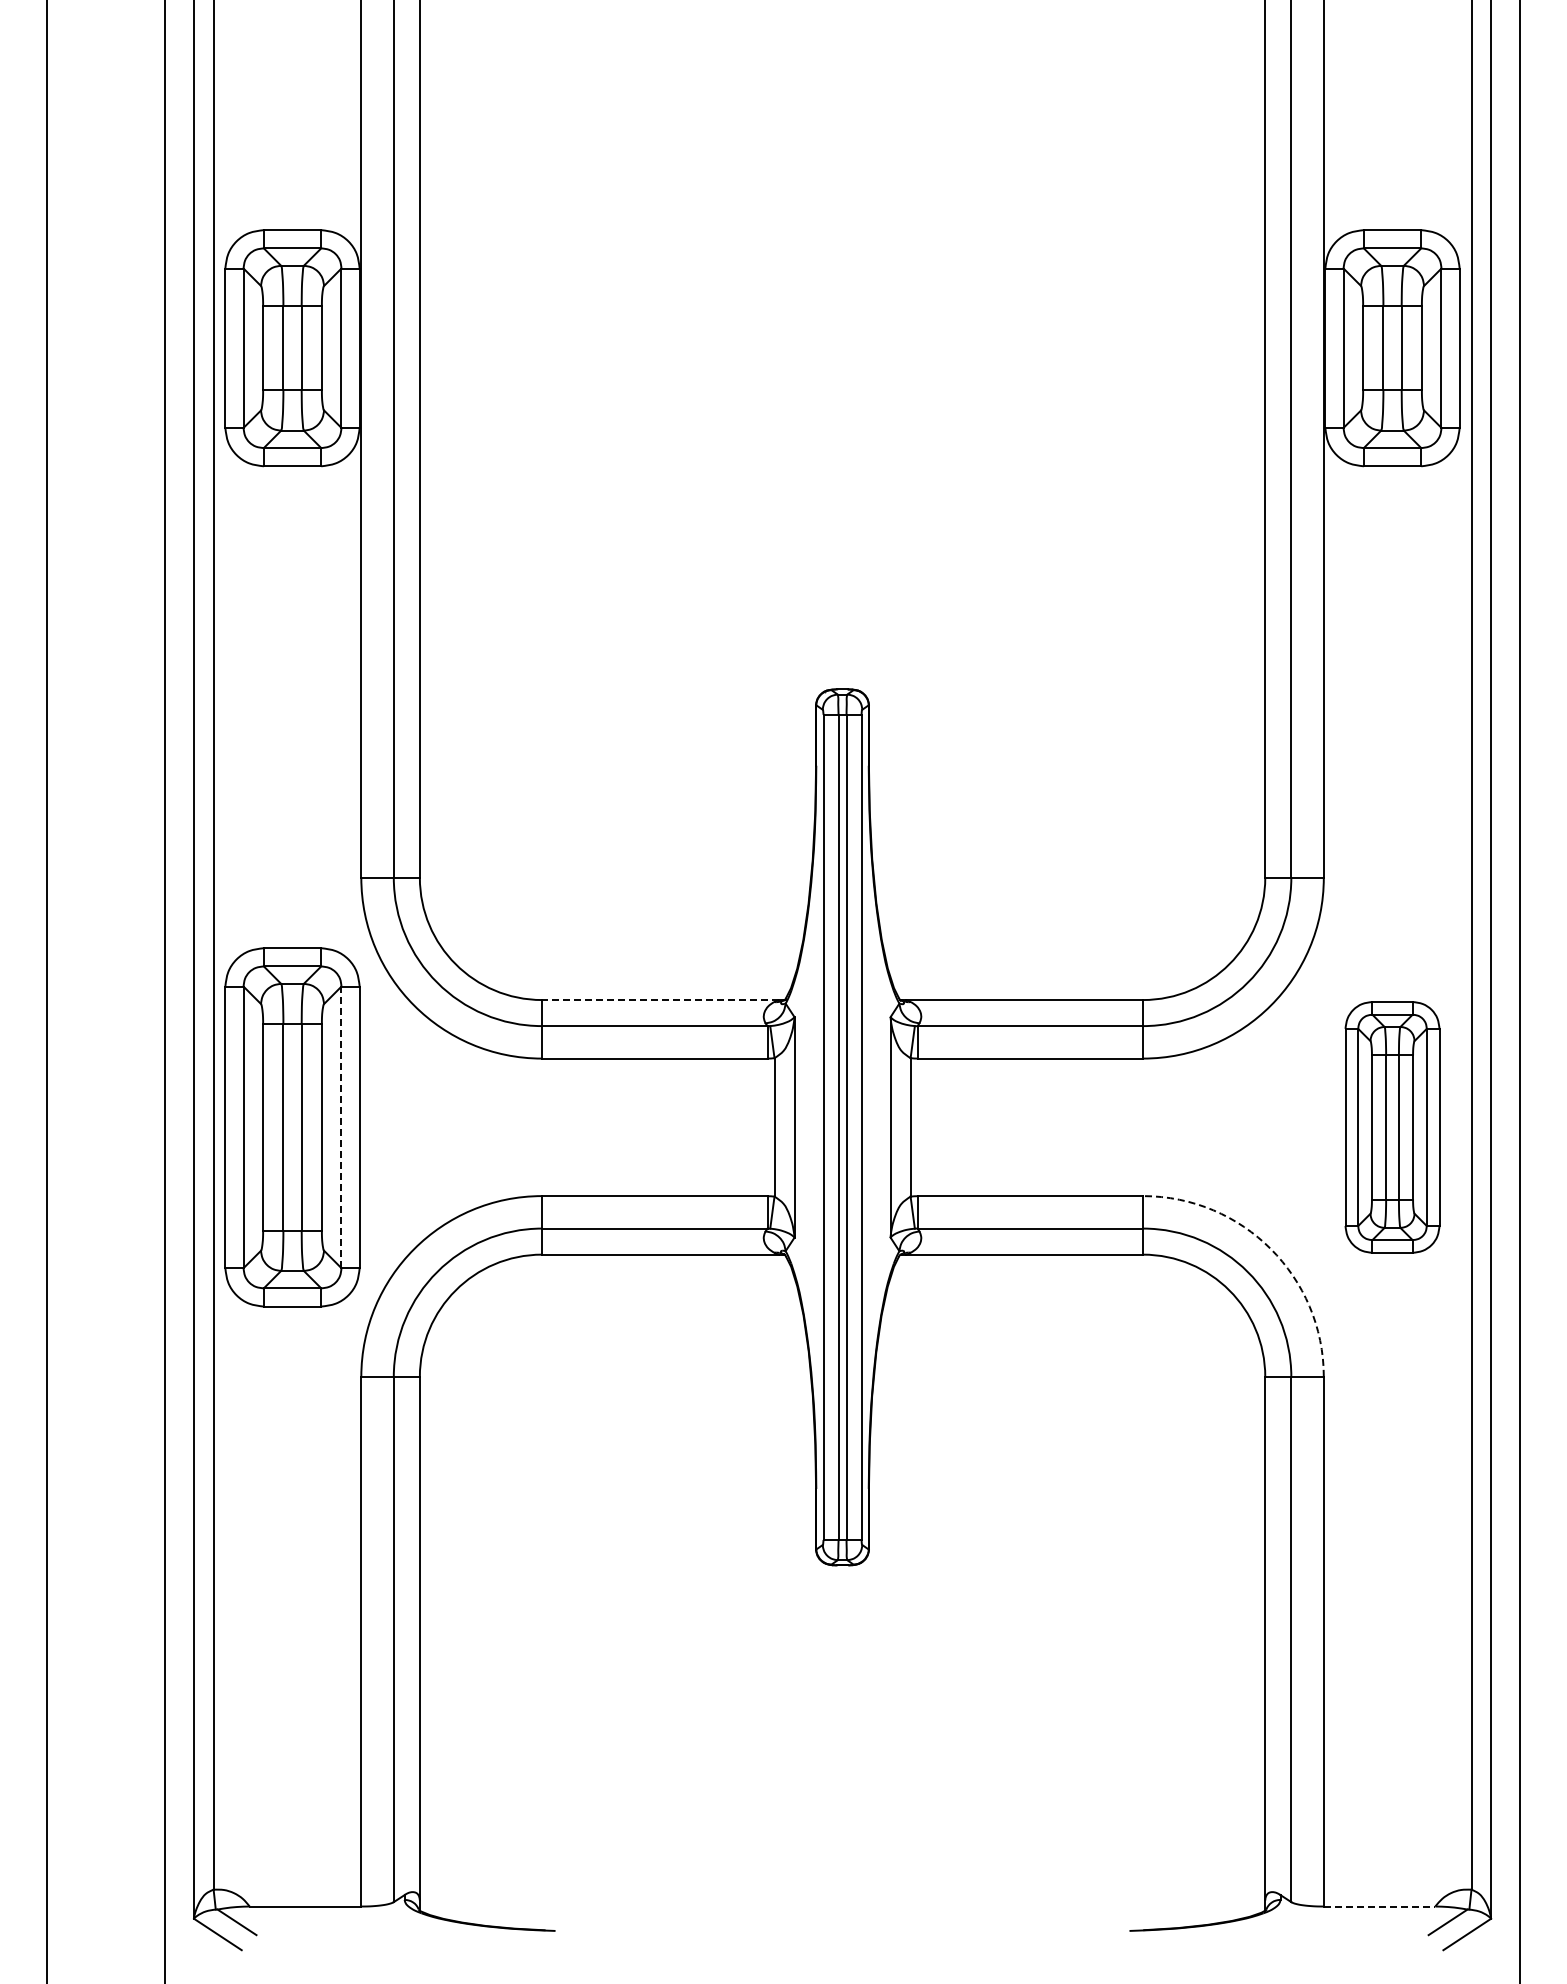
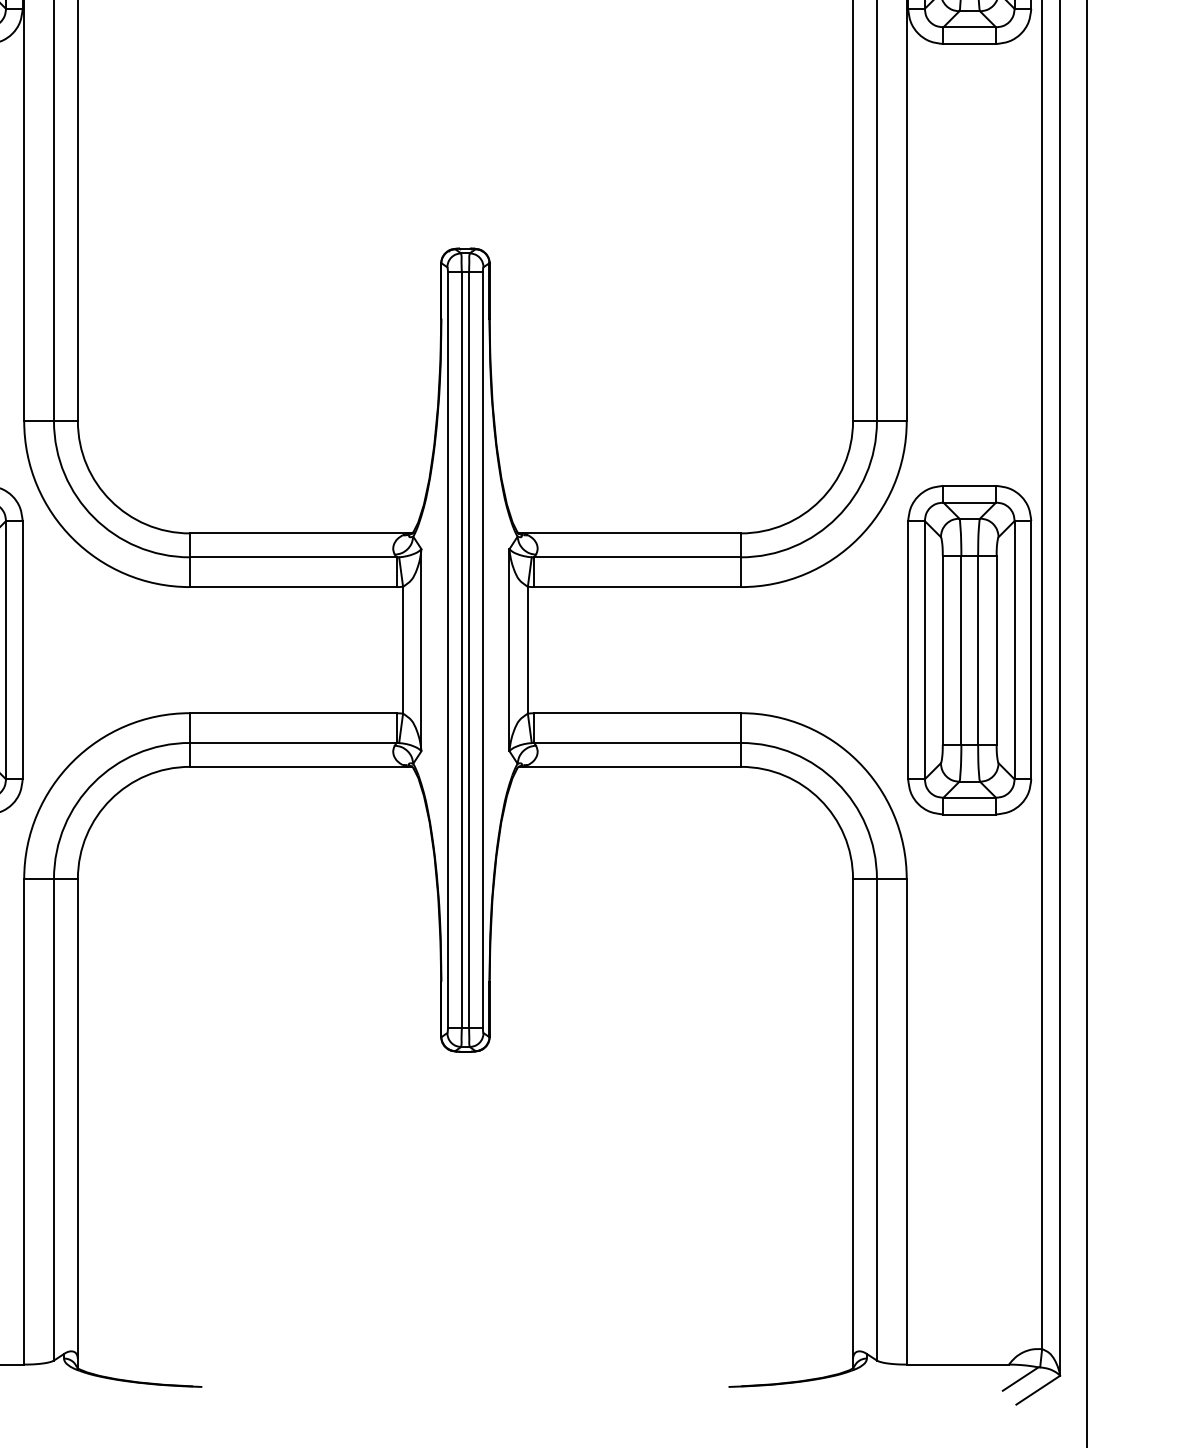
line: (660, 1000) -> (298, 533), dashed -> solid
line: (341, 1127) -> (6, 650), dashed -> solid
part: (1392, 1127) -> (969, 650), size x1.43
arc: (1270, 1249) -> (857, 762), dashed -> solid
line: (1379, 1906) -> (957, 1364), dashed -> solid

